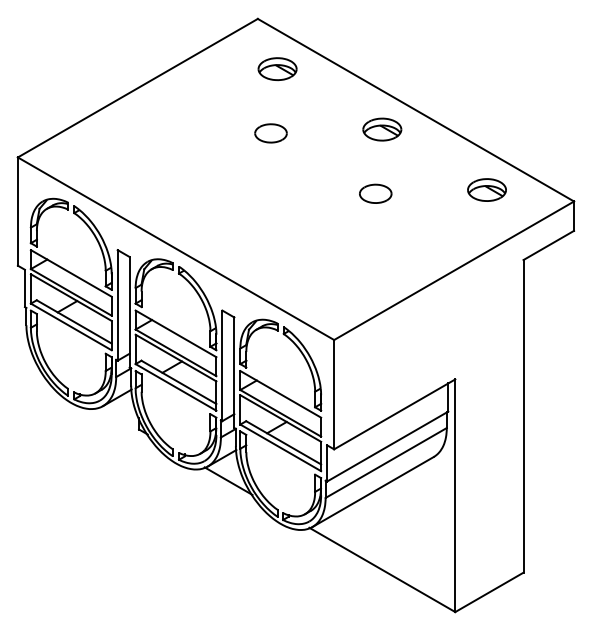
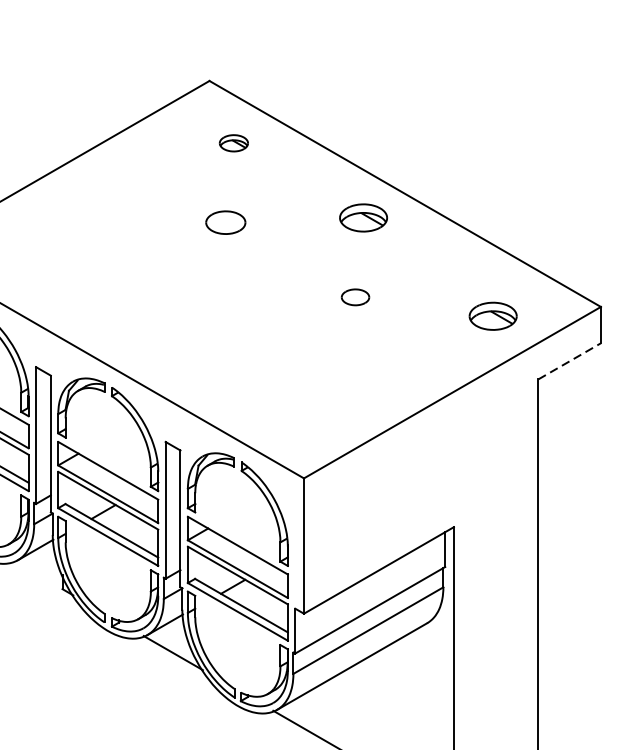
part: (277, 69) -> (233, 143), size x0.6
part: (486, 189) -> (492, 315), moved
part: (375, 193) -> (355, 297), size x0.7
line: (549, 245) -> (570, 361), solid -> dashed

